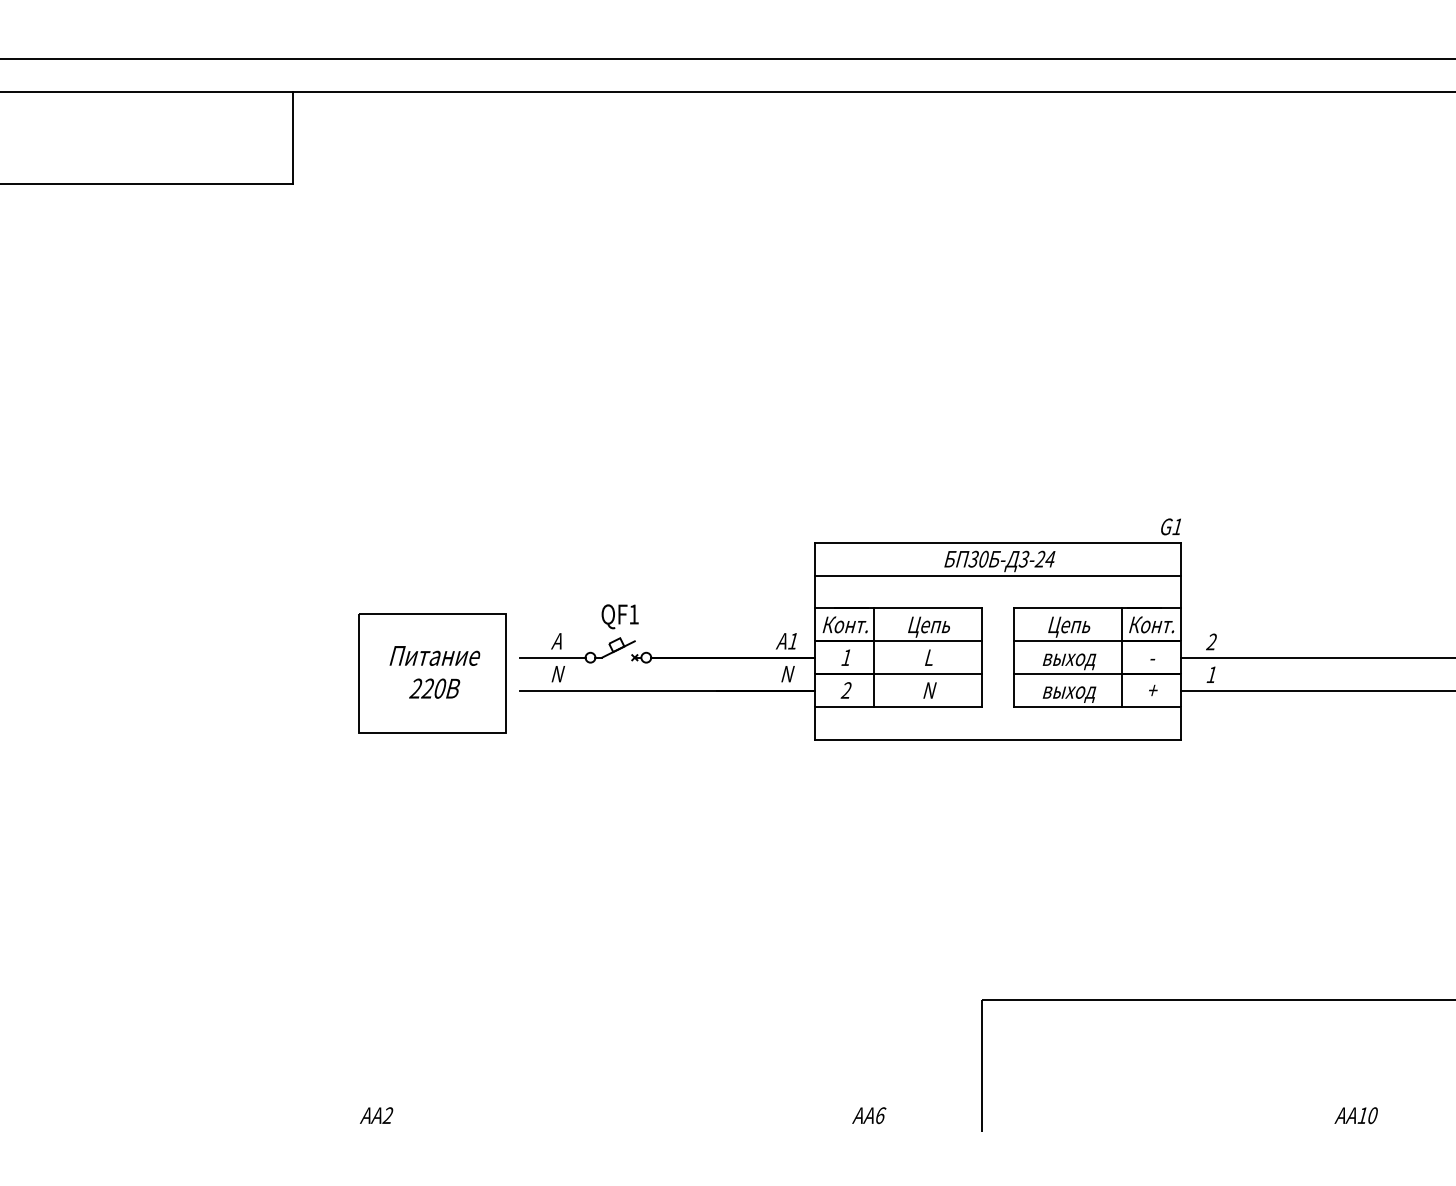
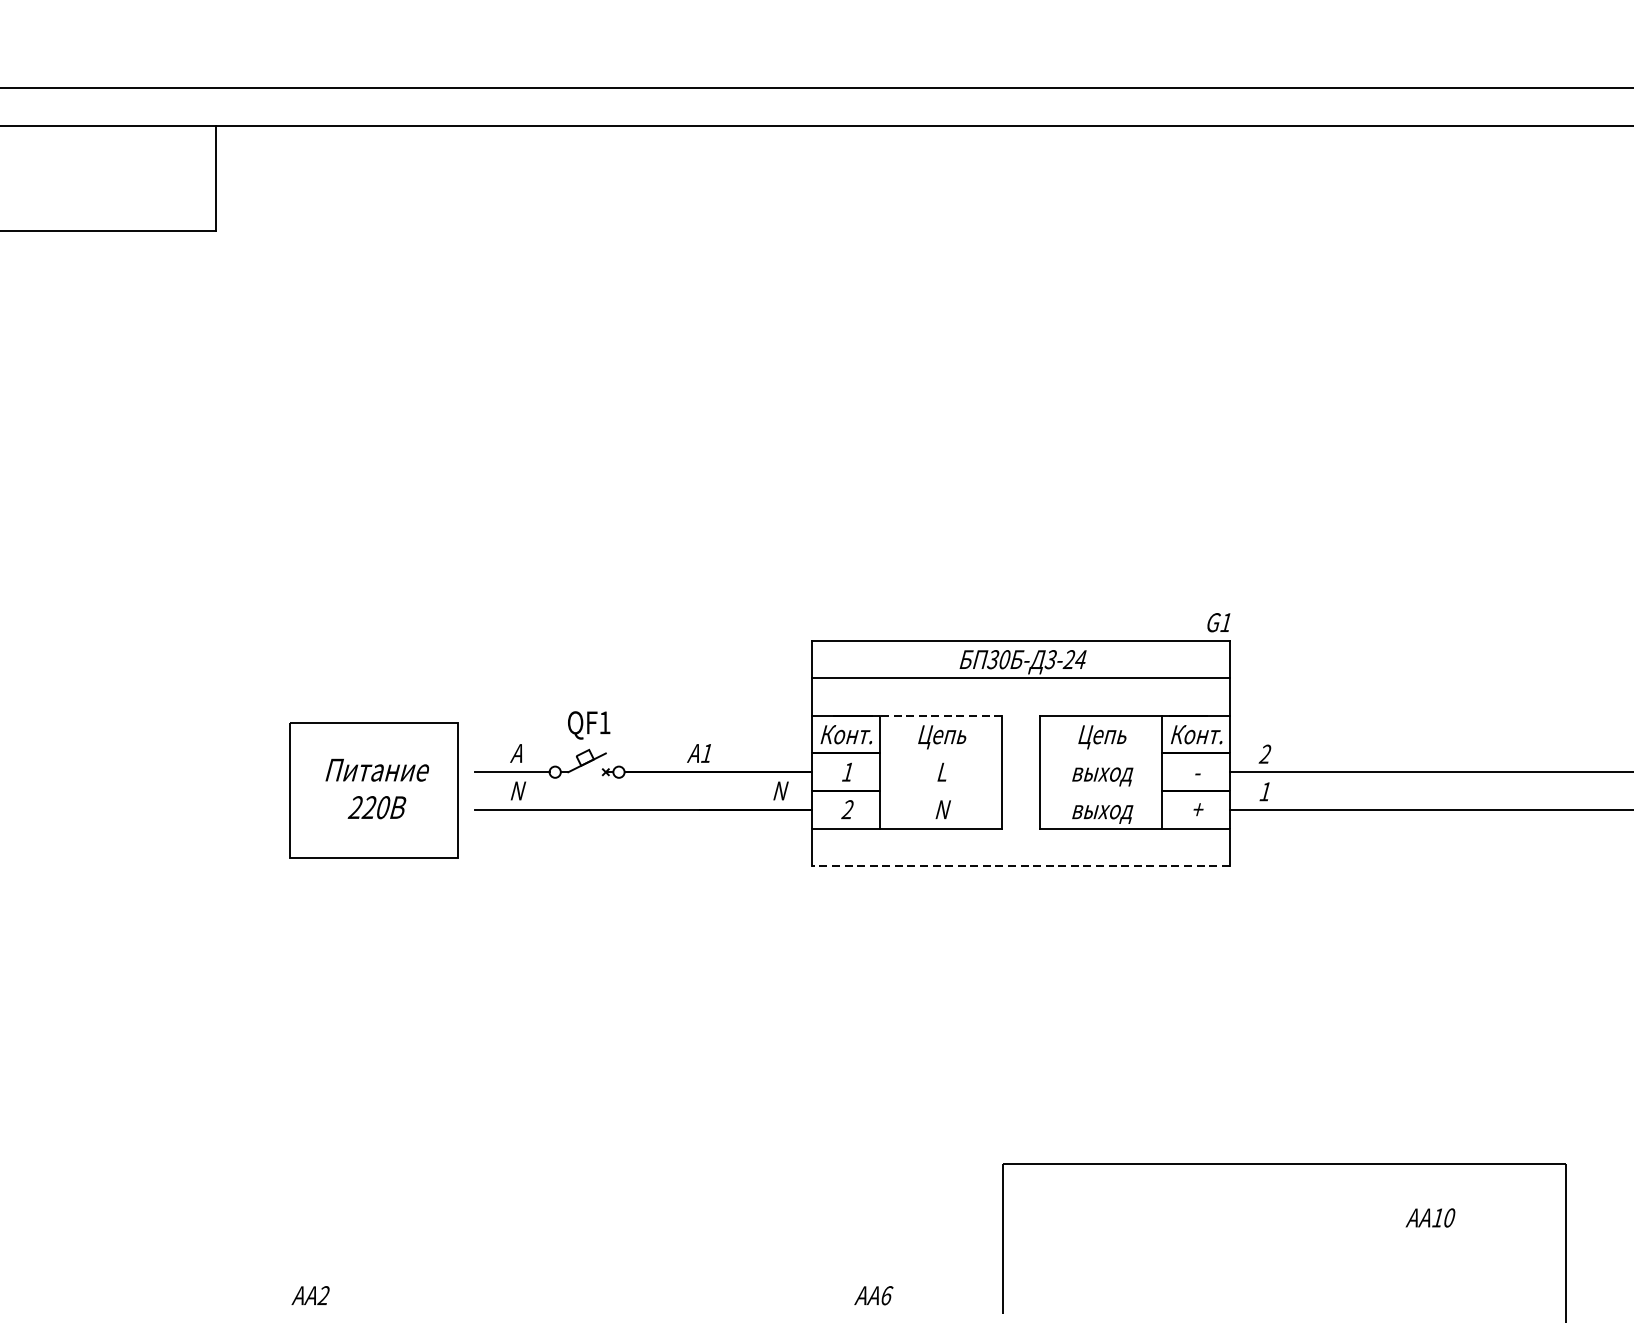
line: (927, 608) -> (940, 715), solid -> dashed
text: (785, 641) -> (698, 753), moved
line: (927, 641) -> (940, 753), removed
line: (1067, 641) -> (1100, 753), removed
line: (927, 674) -> (940, 791), removed
line: (1067, 674) -> (1100, 791), removed
line: (997, 739) -> (1020, 865), solid -> dashed
text: (1355, 1115) -> (1429, 1217), moved

